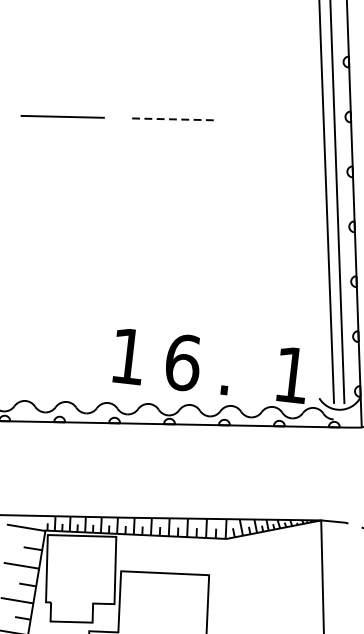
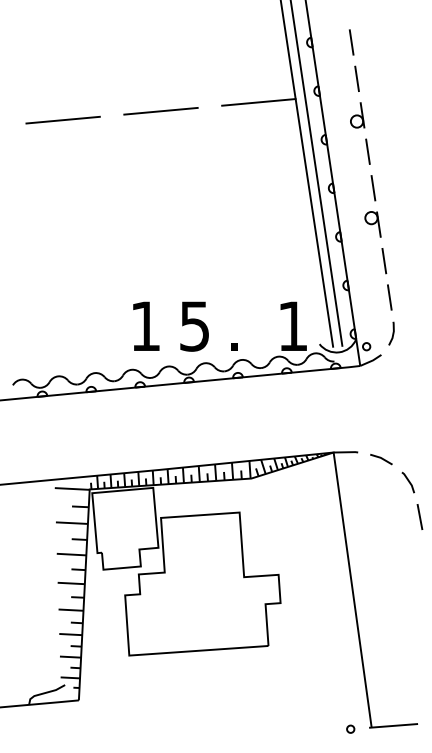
line: (173, 119) -> (161, 111), dashed -> solid
line: (282, 121) -> (258, 102), added
text: (183, 362) -> (195, 326), 6 -> 5

